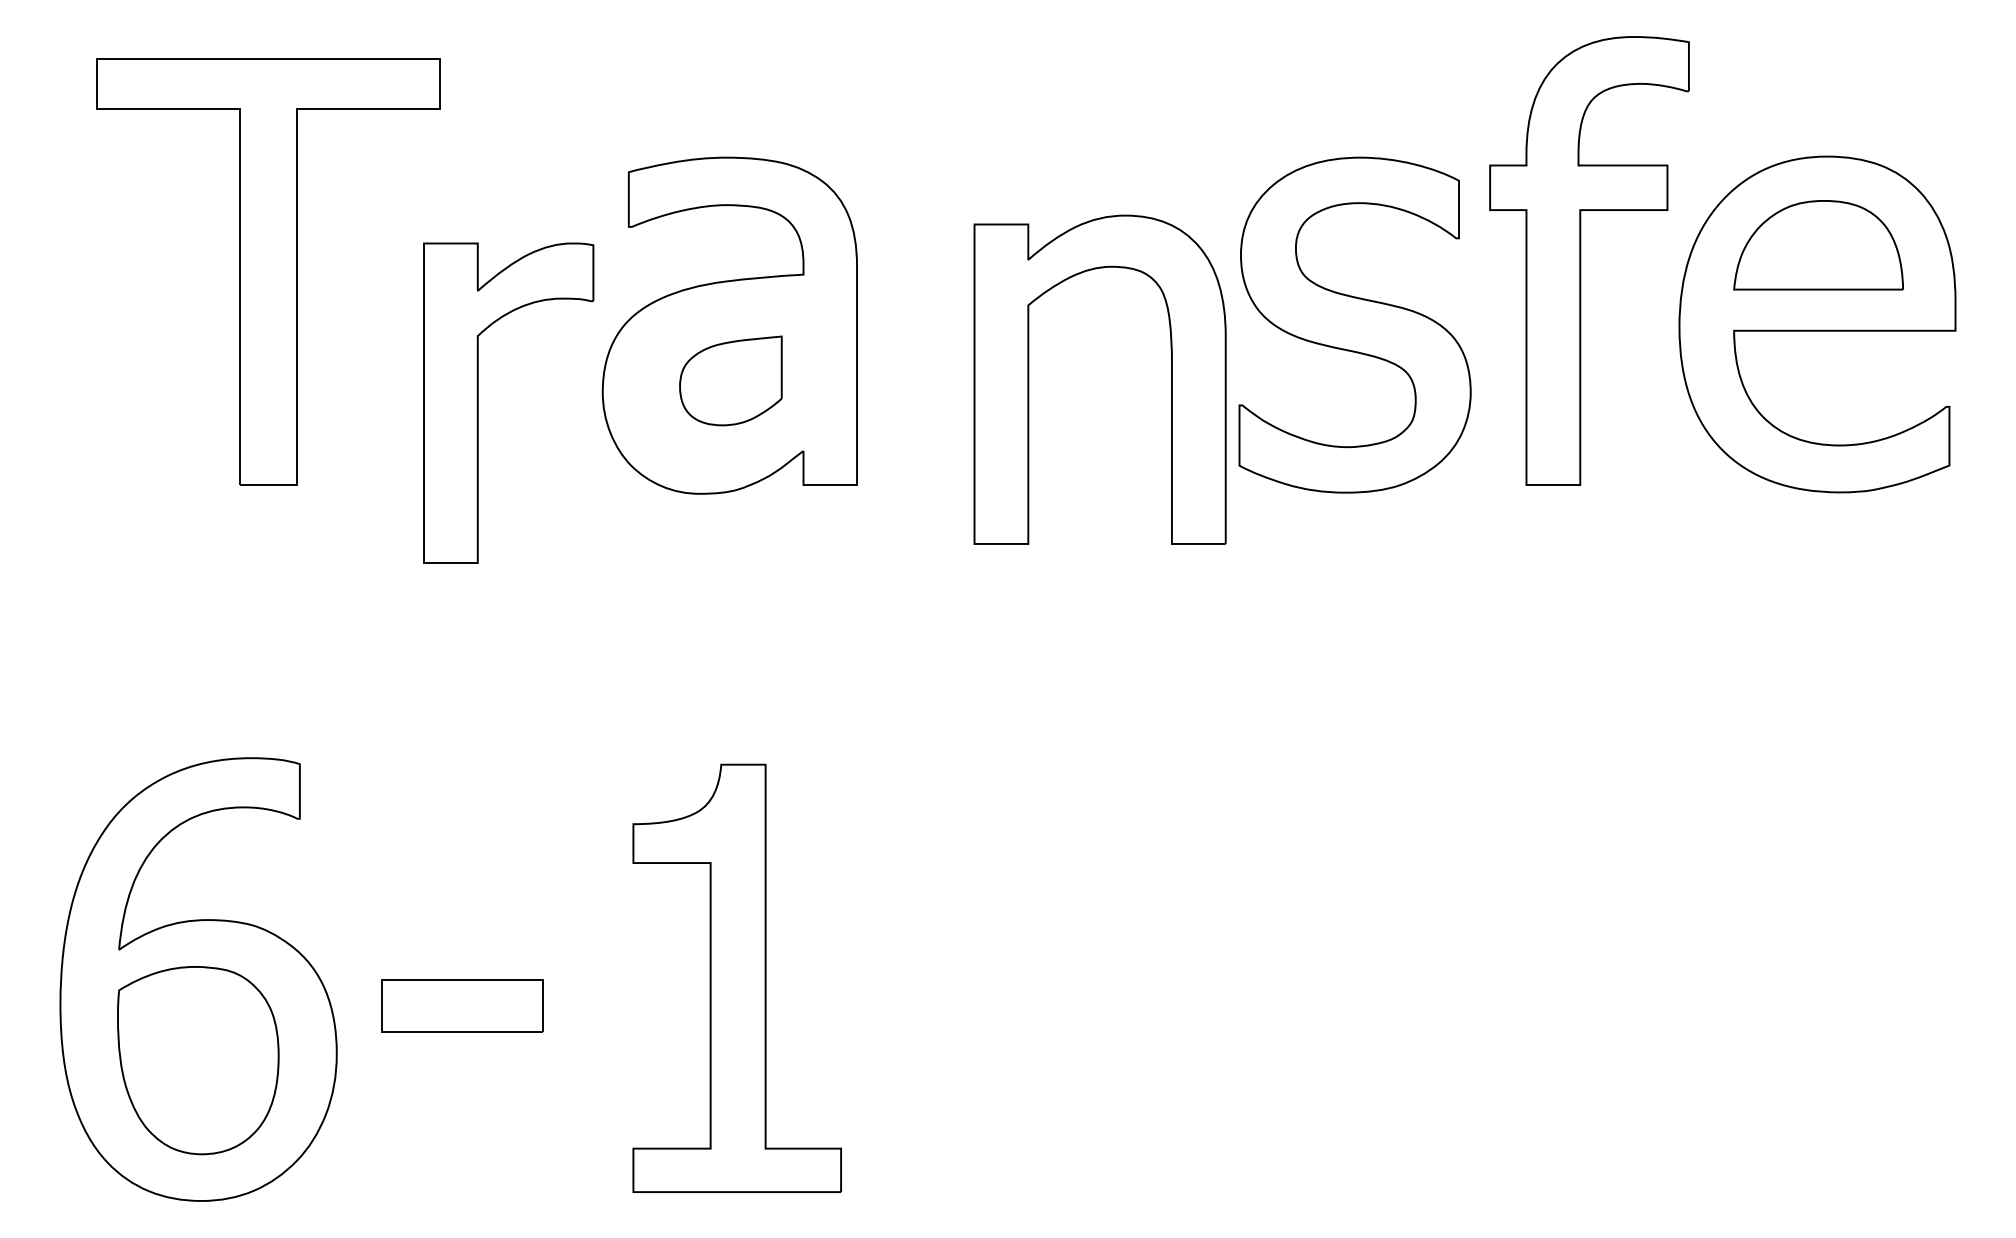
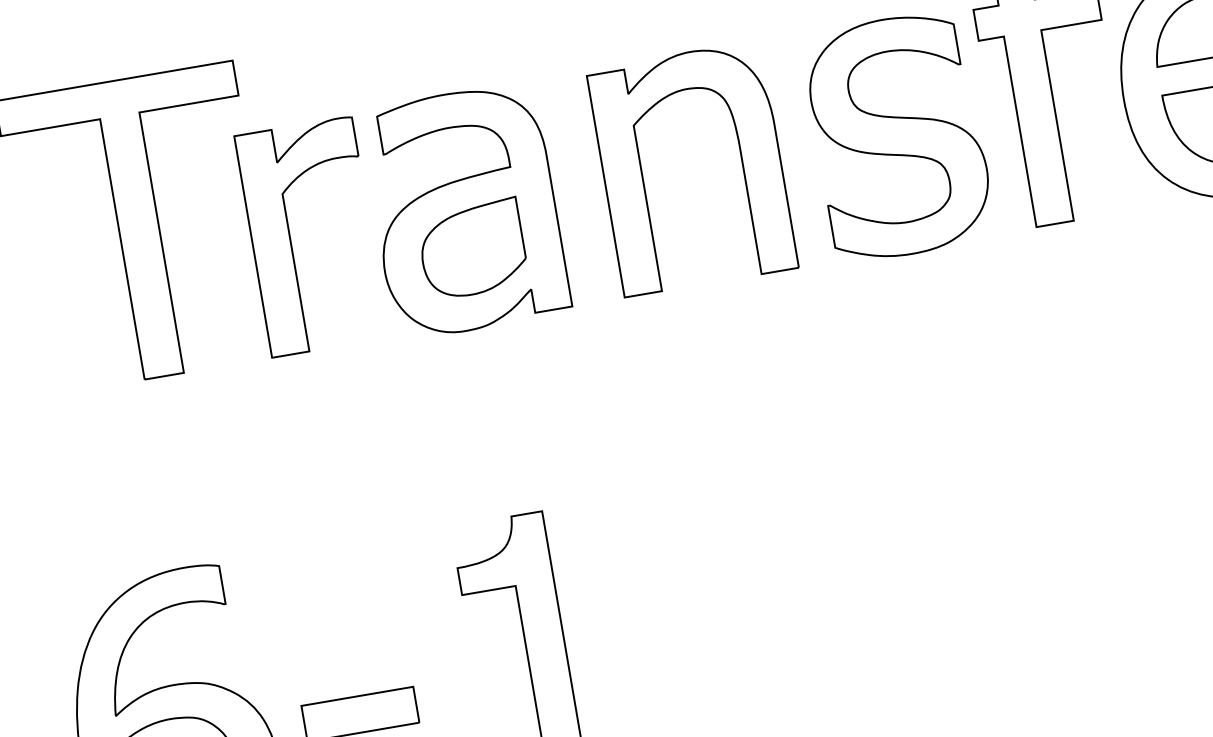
part: (1029, 379) -> (643, 176), moved
part: (730, 380) -> (472, 249), size x1.43
part: (478, 402) -> (290, 240), moved

